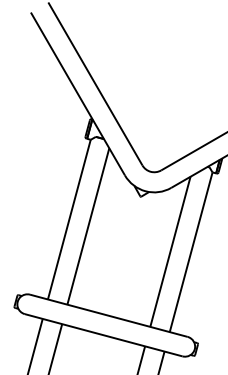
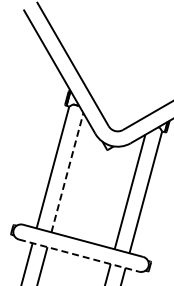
line: (88, 226) -> (67, 172), solid -> dashed
line: (104, 335) -> (79, 255), solid -> dashed

